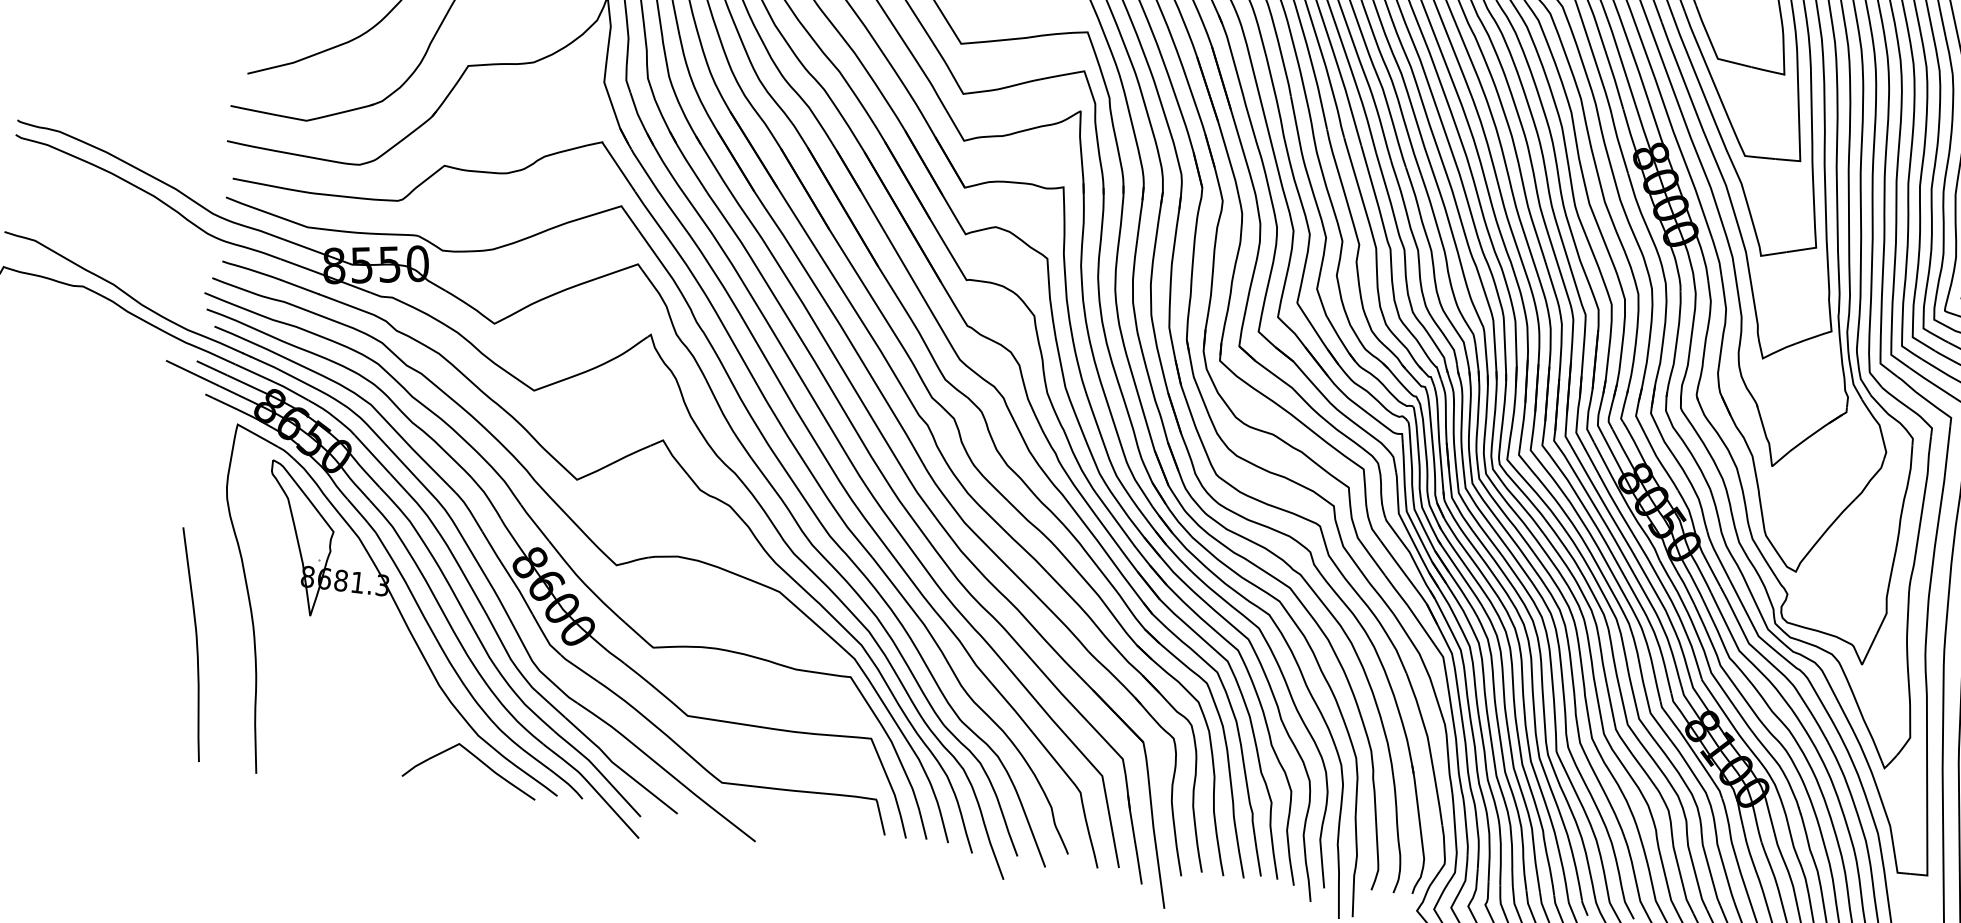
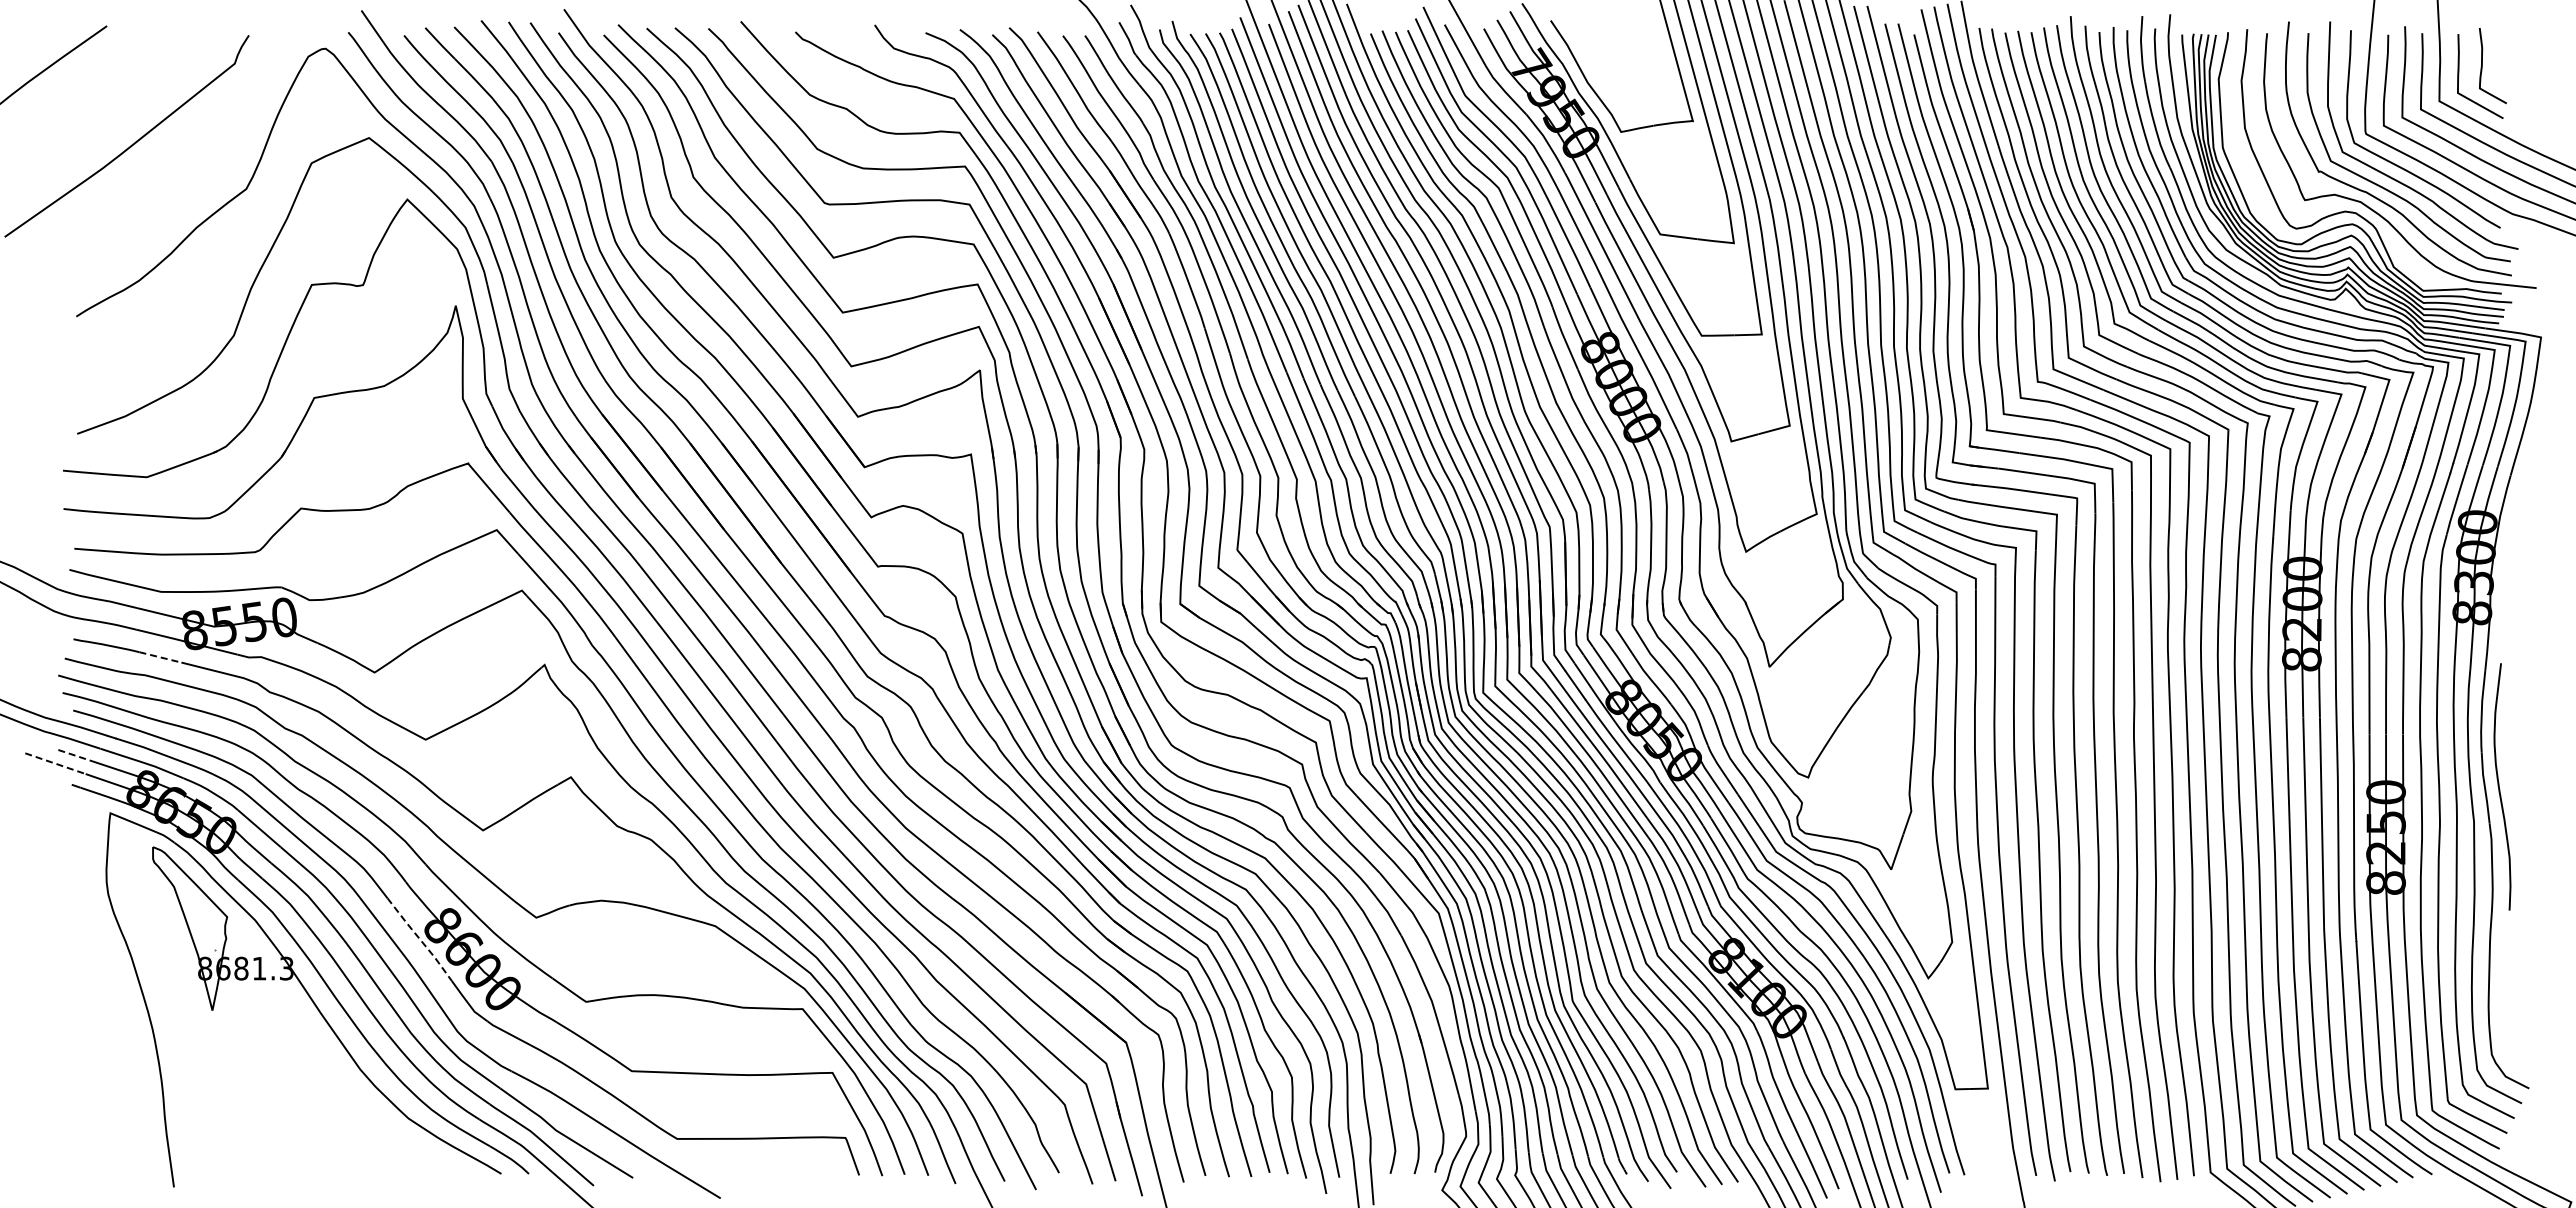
line: (300, 287) -> (160, 657), solid -> dashed
line: (212, 368) -> (76, 755), solid -> dashed
line: (192, 373) -> (55, 763), solid -> dashed
line: (508, 572) -> (420, 939), solid -> dashed
curve: (195, 642) -> (92, 1053), removed
curve: (477, 759) -> (410, 1144), removed

